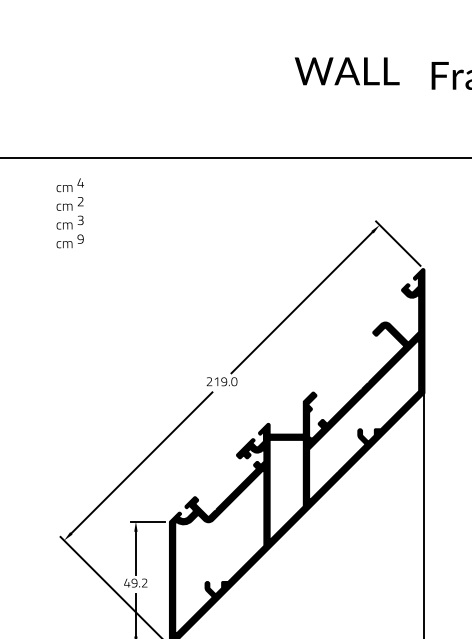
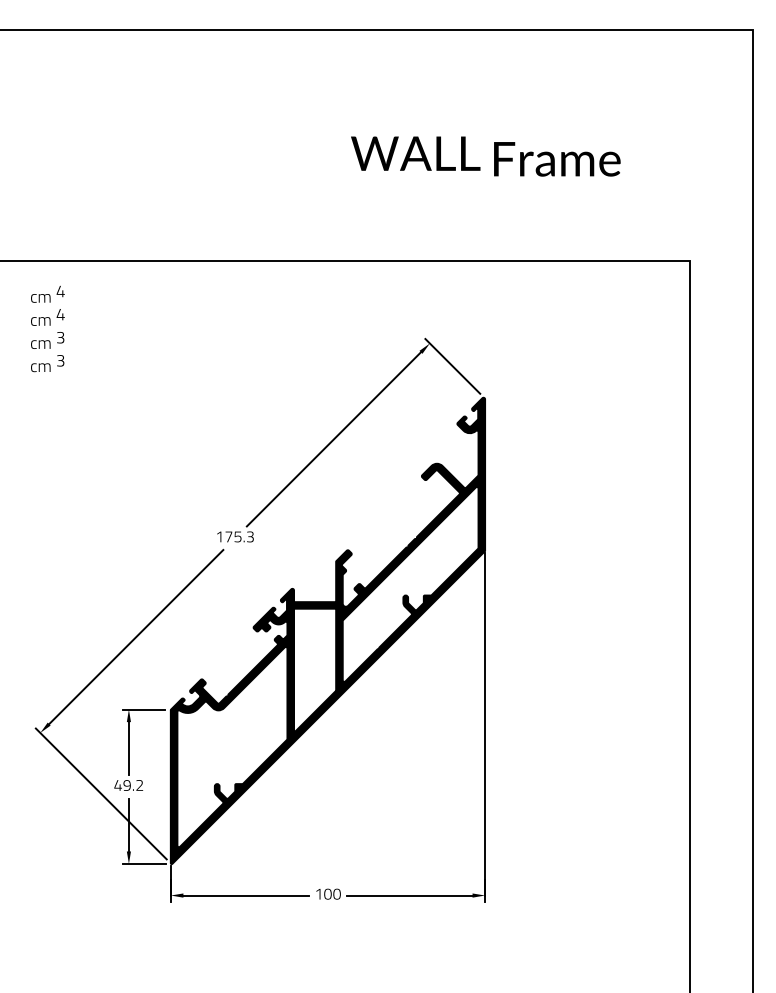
text: (347, 71) -> (415, 153), moved
text: (80, 201) -> (60, 314), 2 -> 4
text: (80, 238) -> (60, 360), 9 -> 3
text: (222, 381) -> (235, 536), 219.0 -> 175.3

